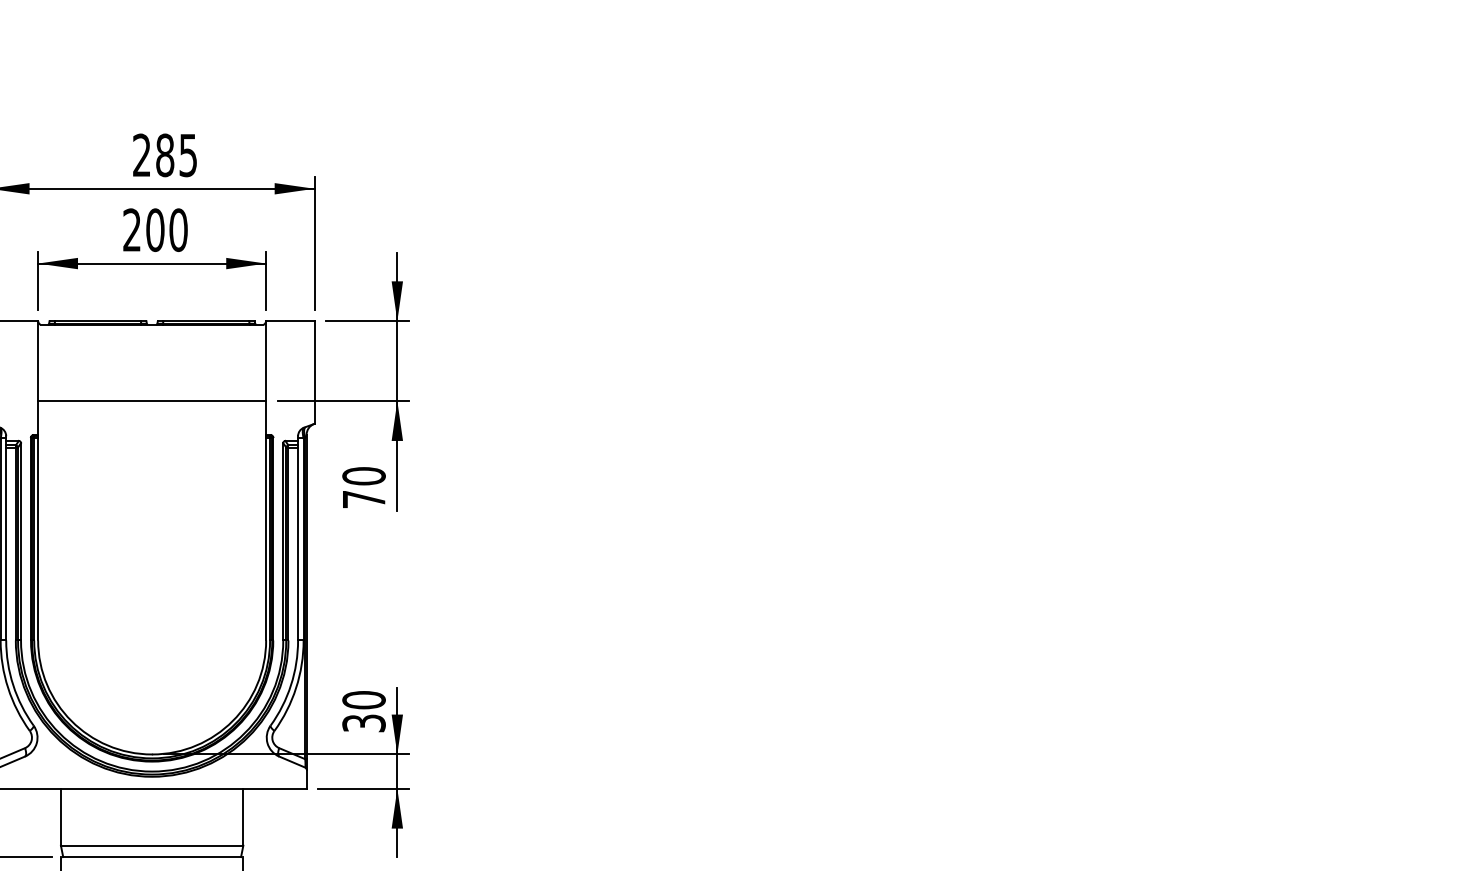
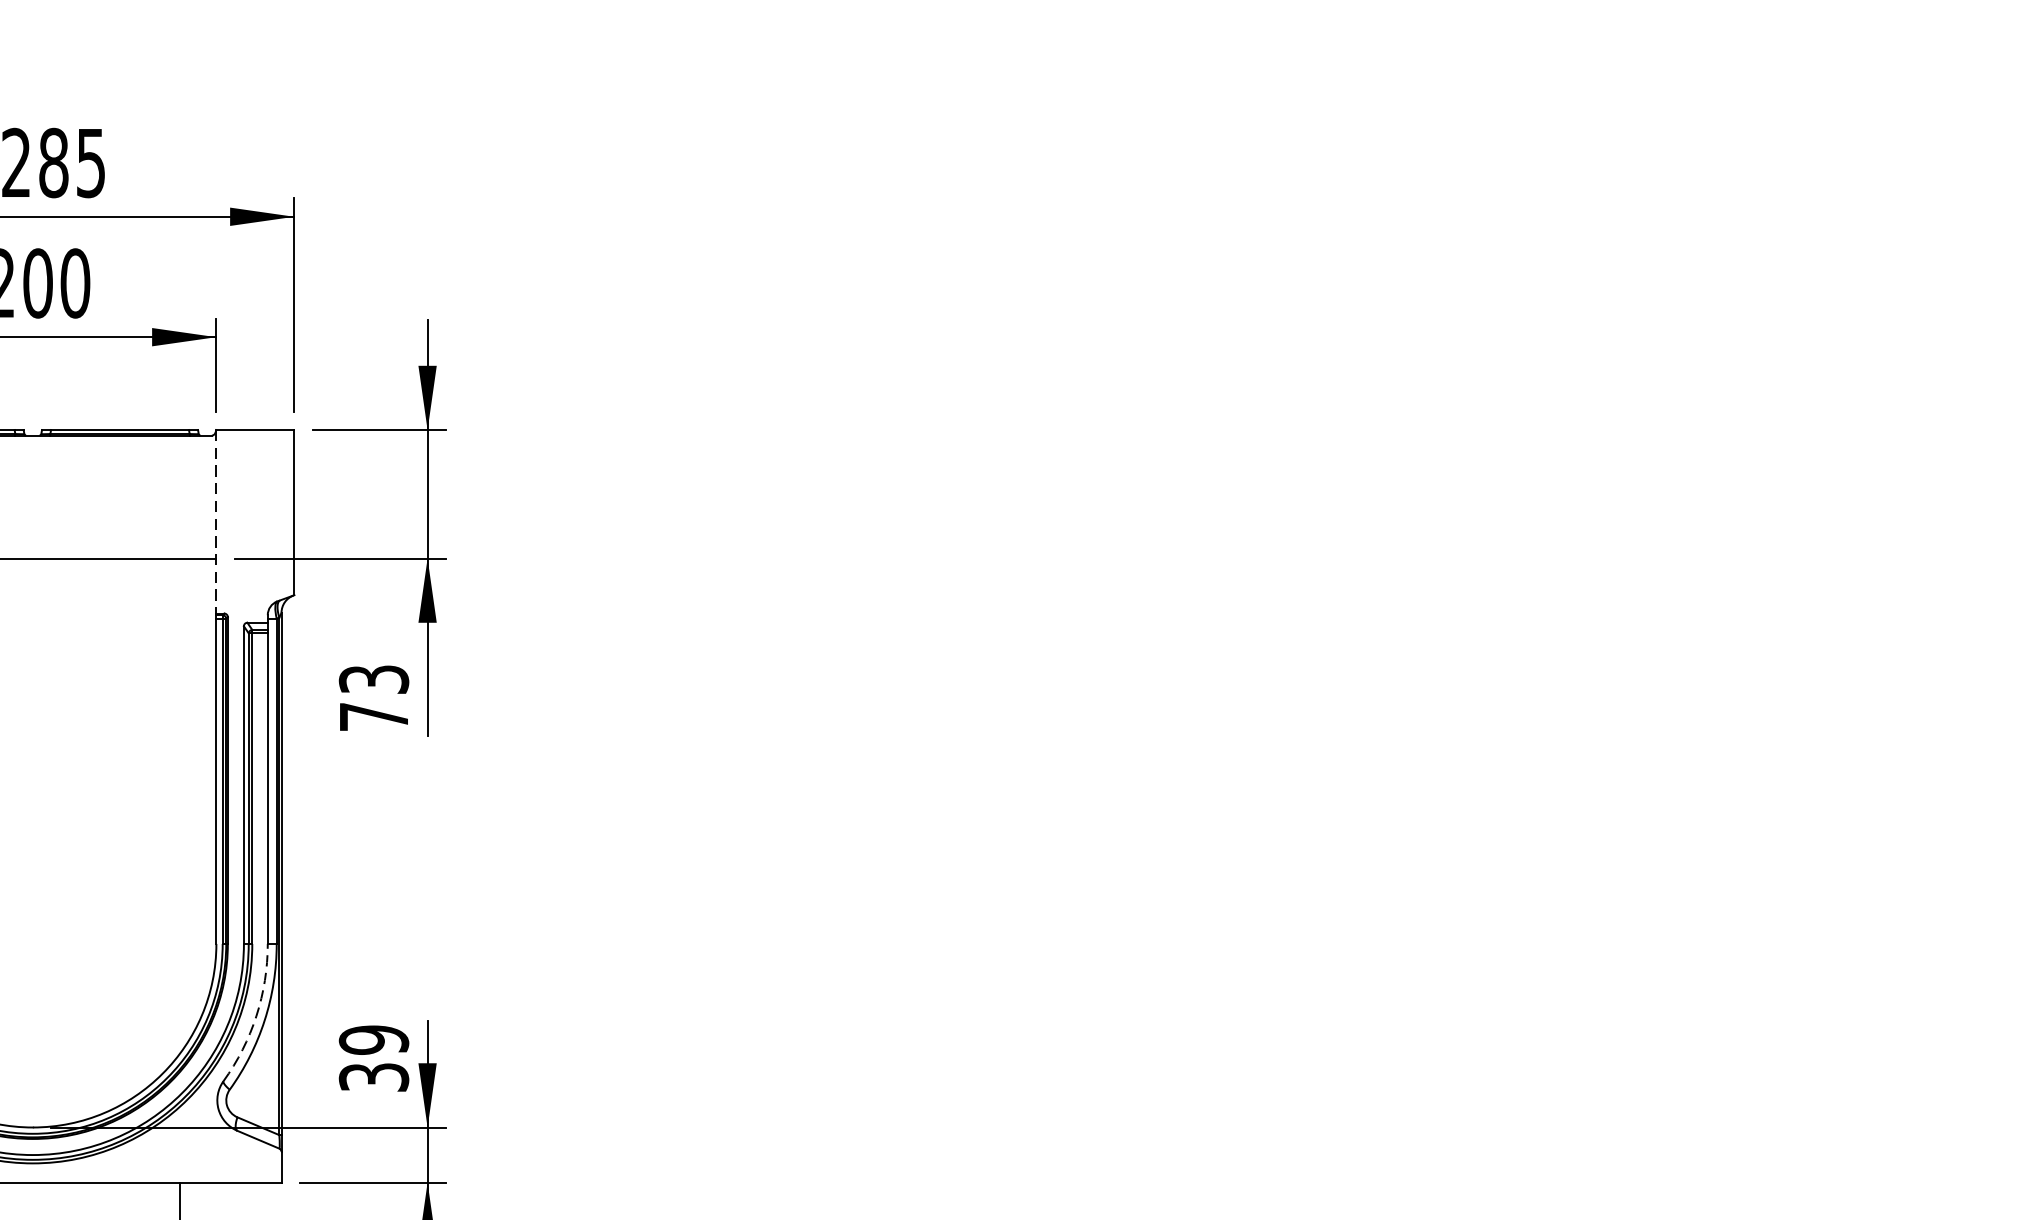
line: (266, 378) -> (216, 522), solid -> dashed
text: (363, 476) -> (373, 679), 70 -> 73
arc: (291, 685) -> (257, 1016), solid -> dashed
text: (363, 700) -> (373, 1040), 30 -> 39

